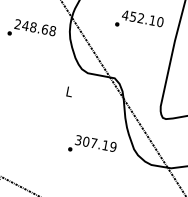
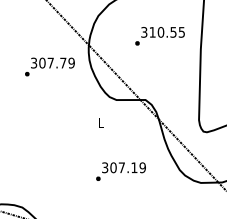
text: (142, 18) -> (162, 32), 452.10 -> 310.55
text: (35, 27) -> (52, 62), 248.68 -> 307.79
text: (92, 146) -> (120, 171), moved

